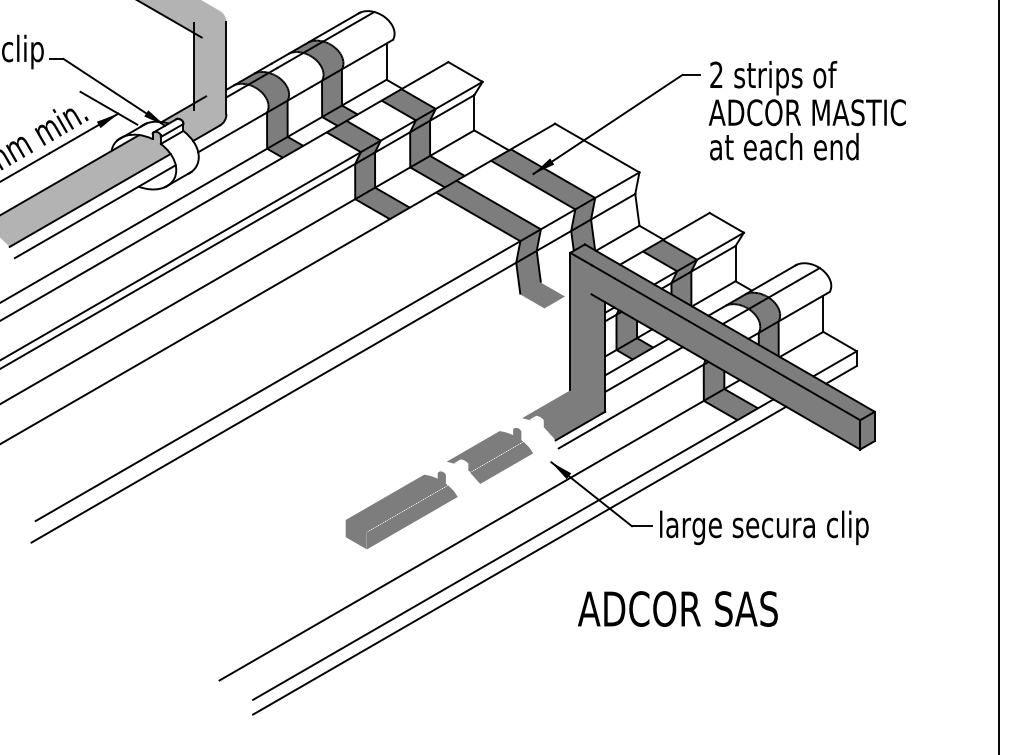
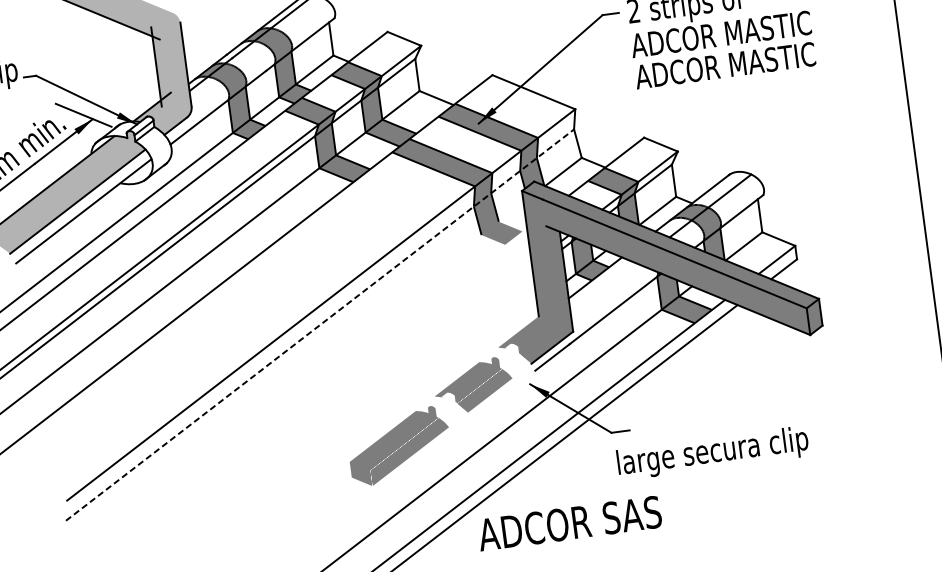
text: (806, 146) -> (724, 65), at each end -> ADCOR MASTIC
line: (333, 368) -> (320, 325), solid -> dashed
line: (643, 369) -> (602, 288), removed
text: (764, 527) -> (713, 452), moved
text: (677, 608) -> (569, 523), moved

